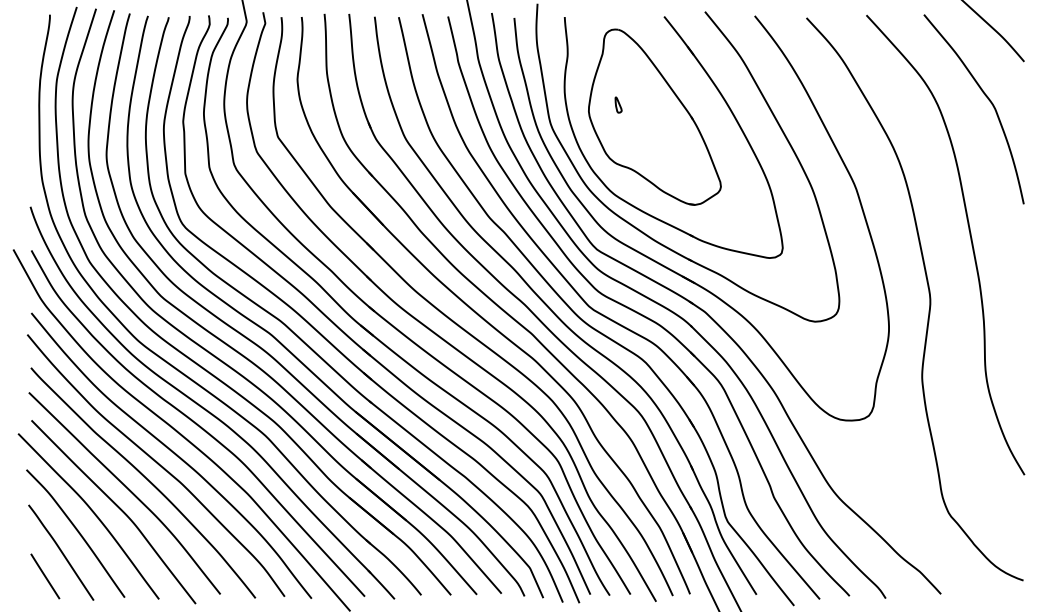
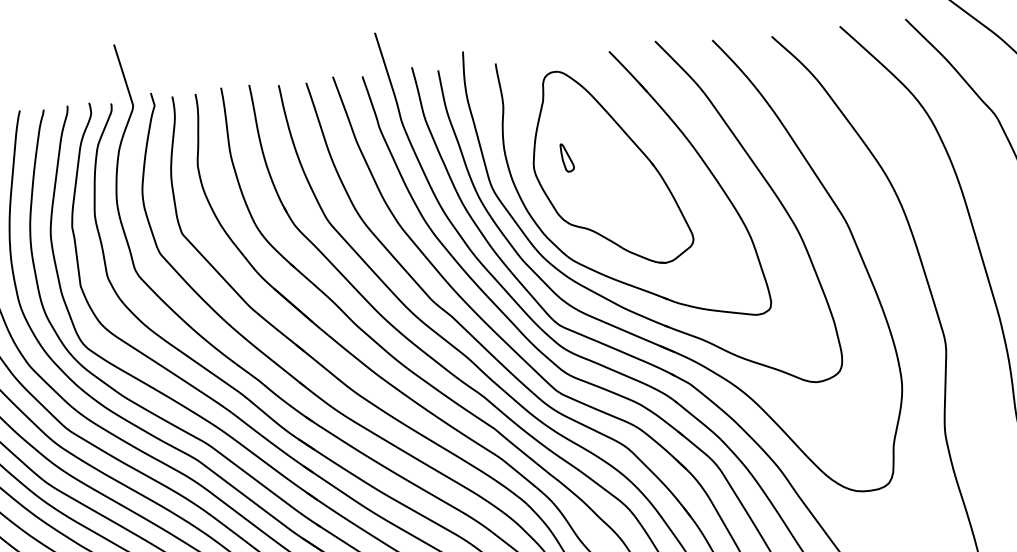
part: (618, 104) -> (567, 157), size x1.6

